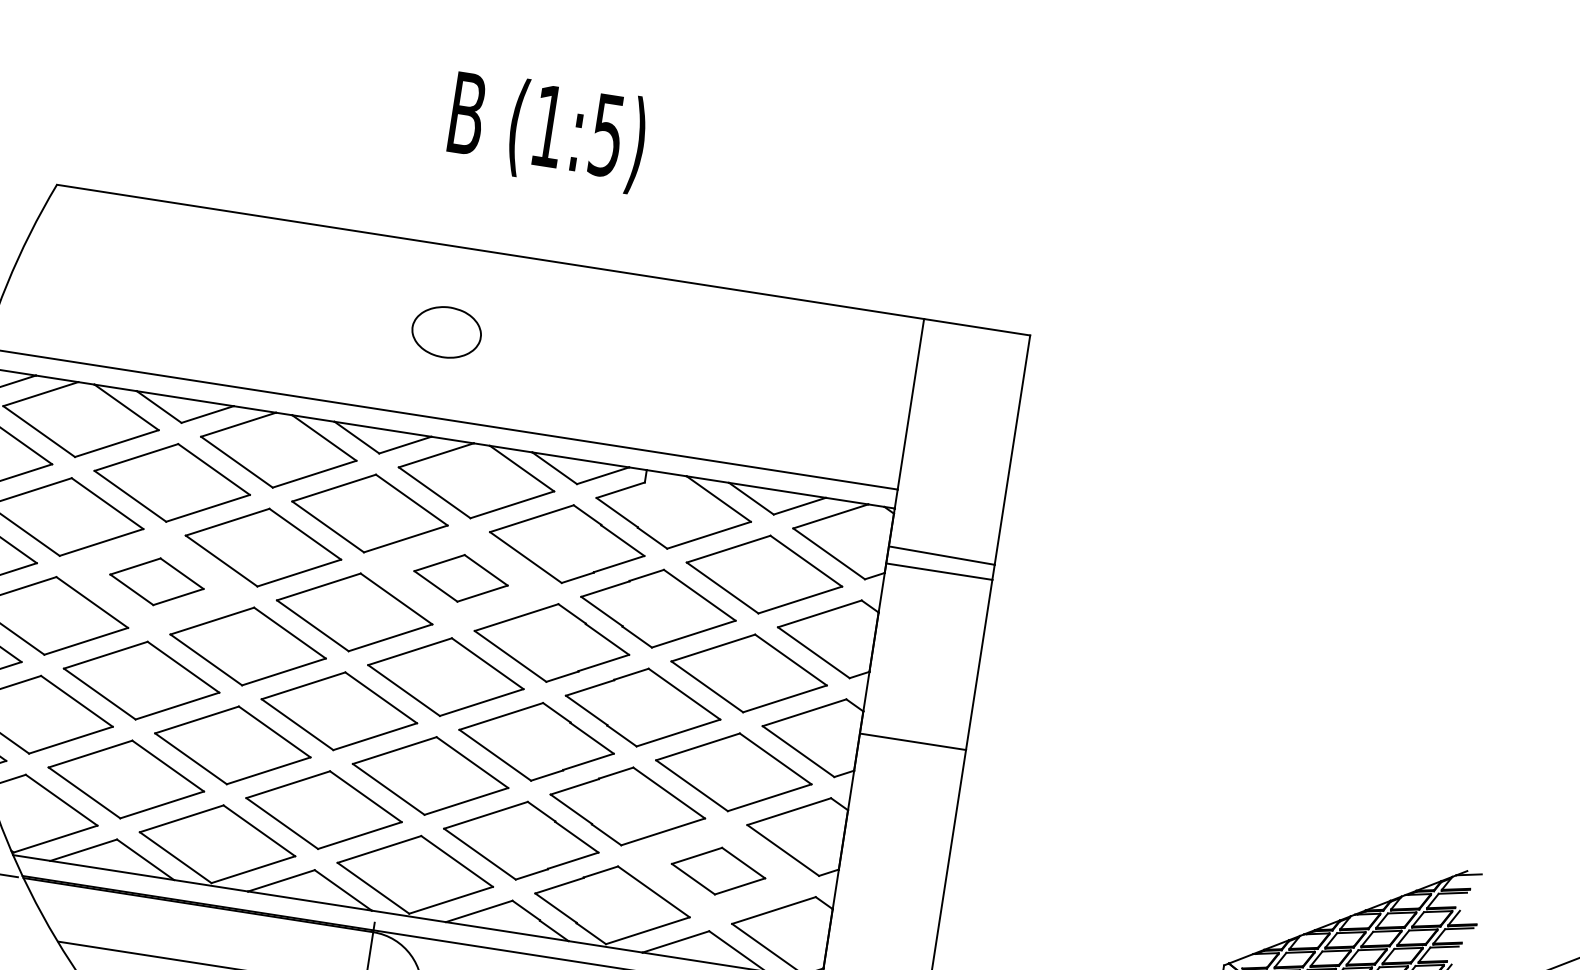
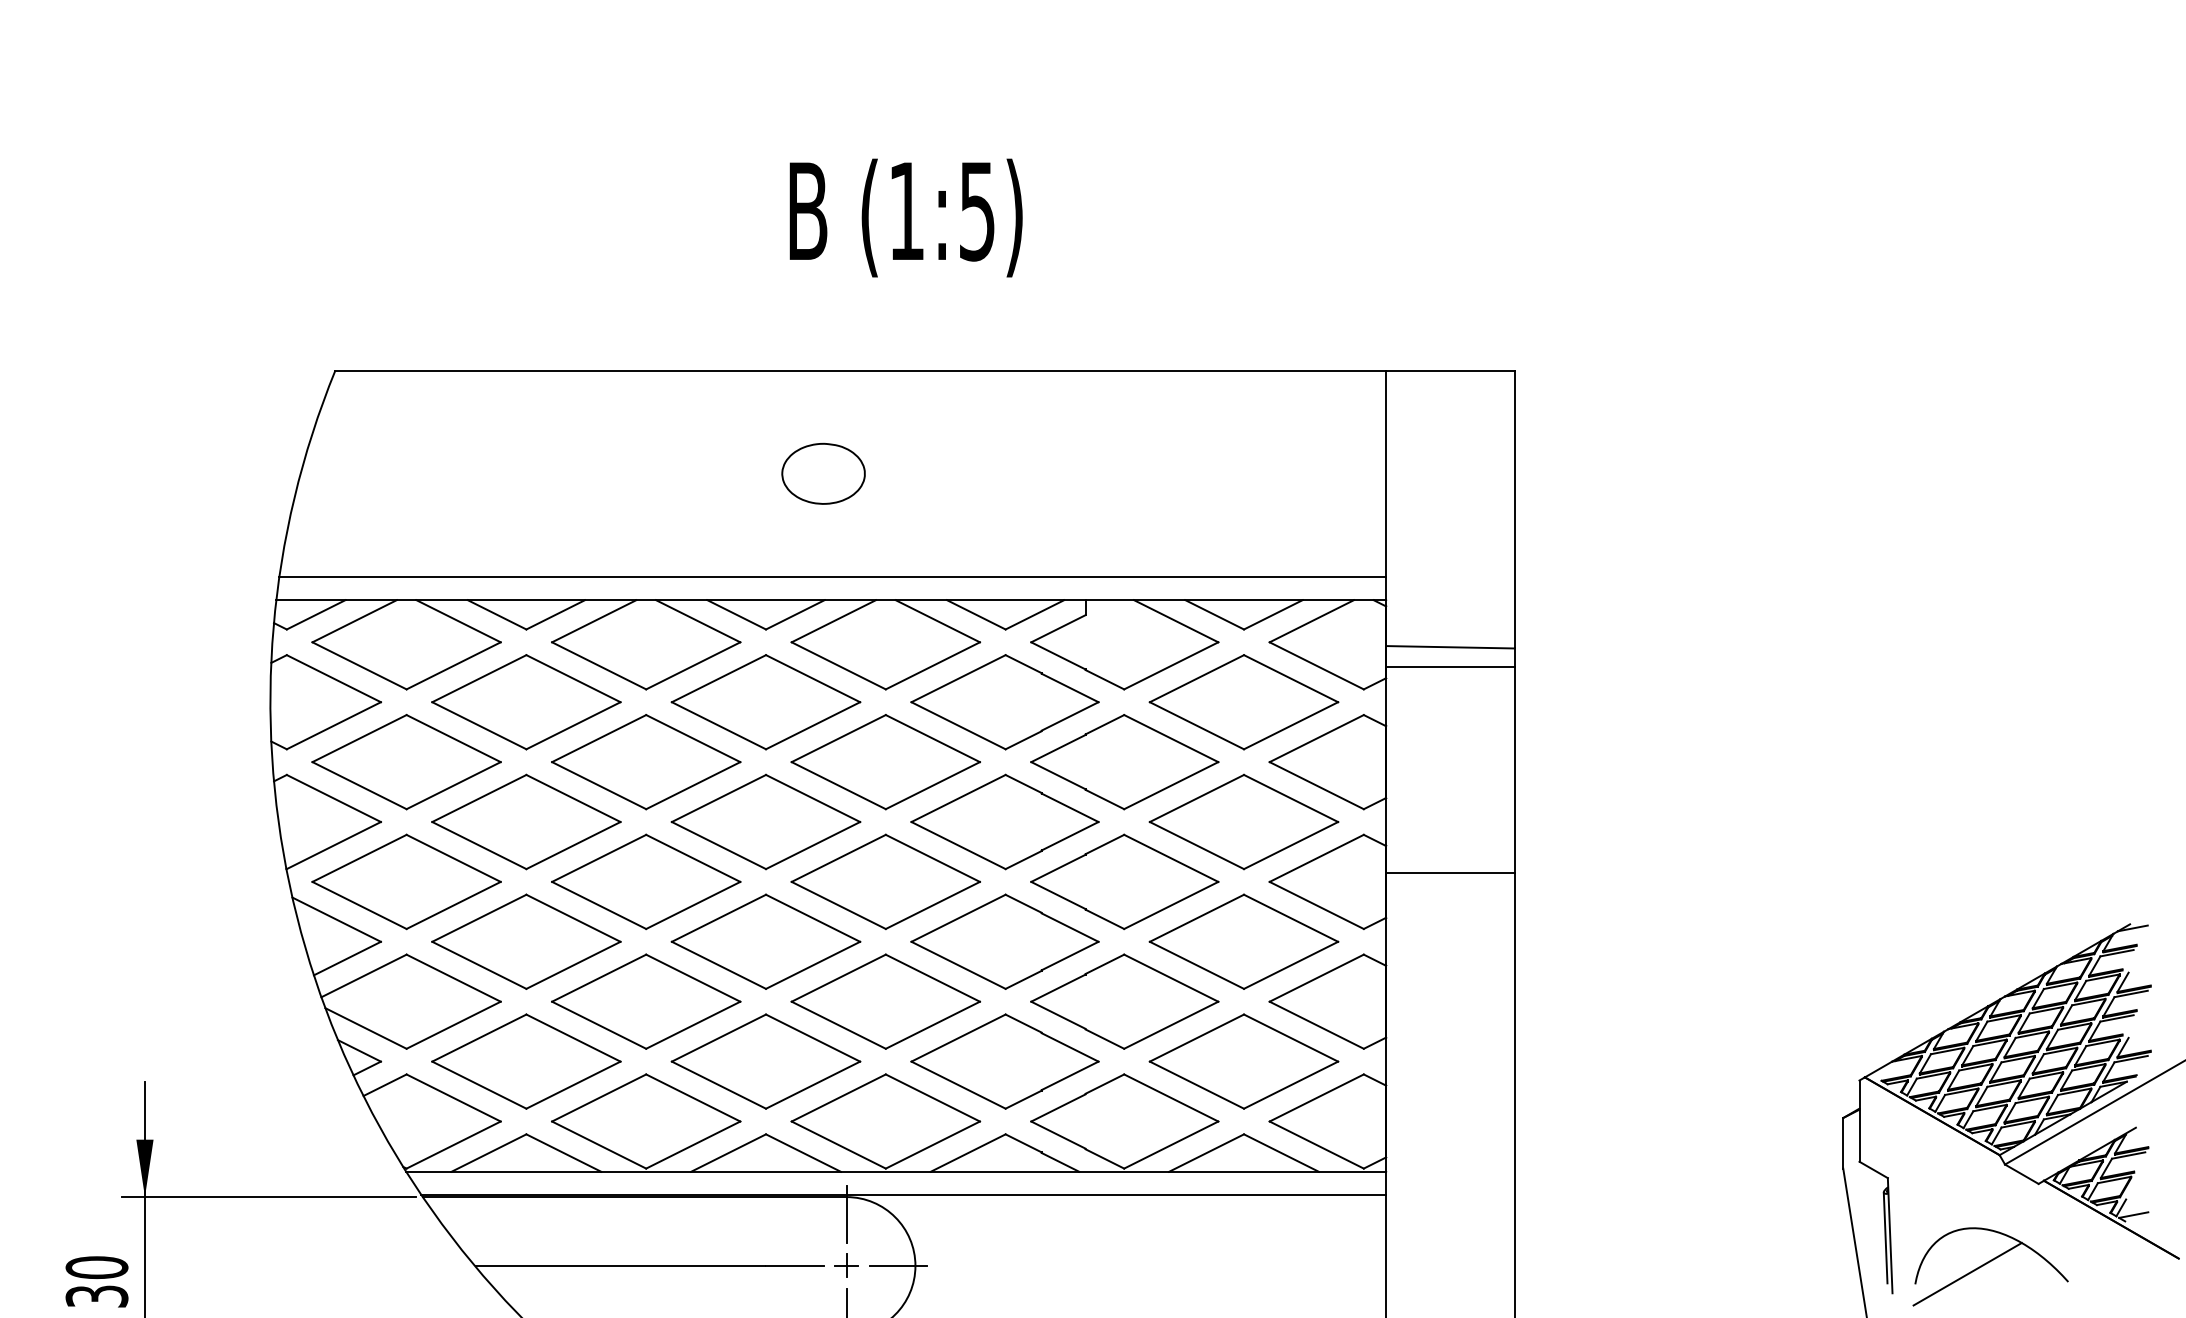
part: (460, 578) -> (885, 762), size x1.67
part: (157, 581) -> (526, 821), size x1.67
part: (718, 871) -> (1243, 1061), size x1.67

